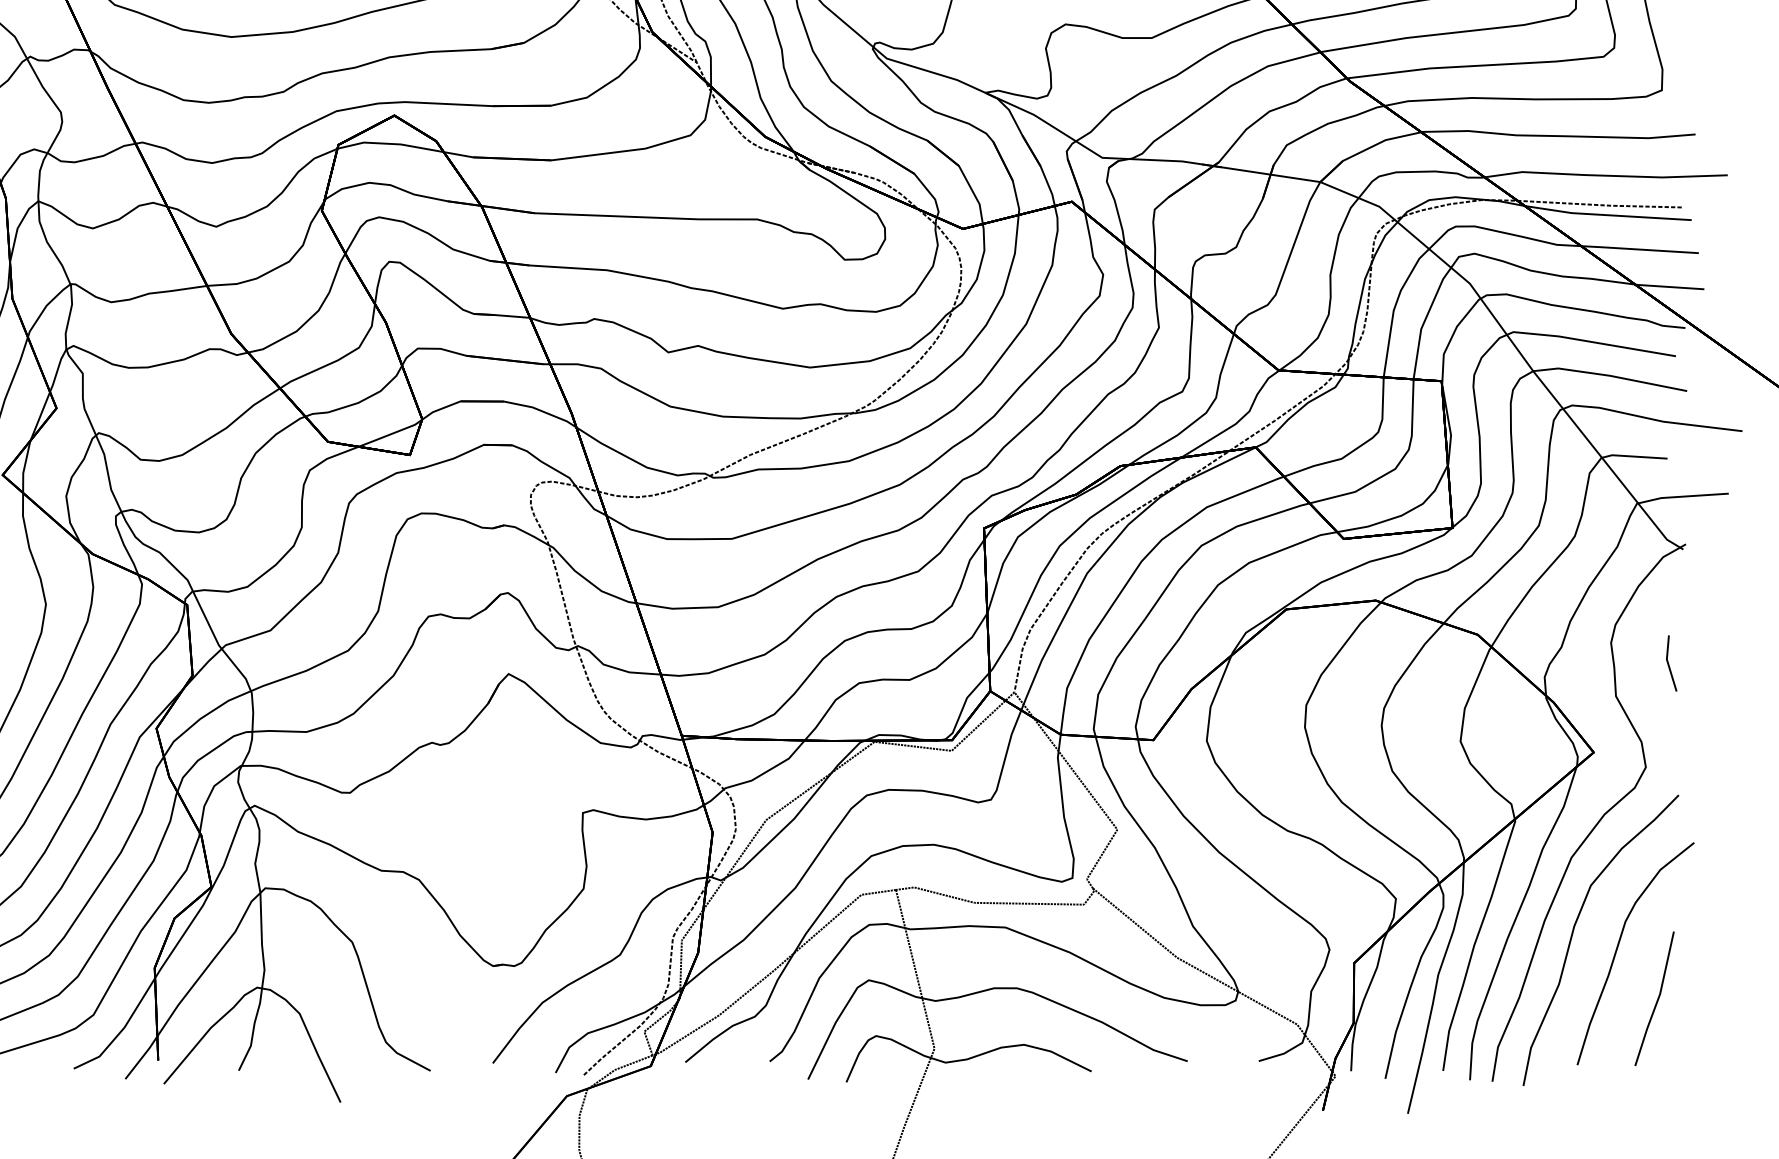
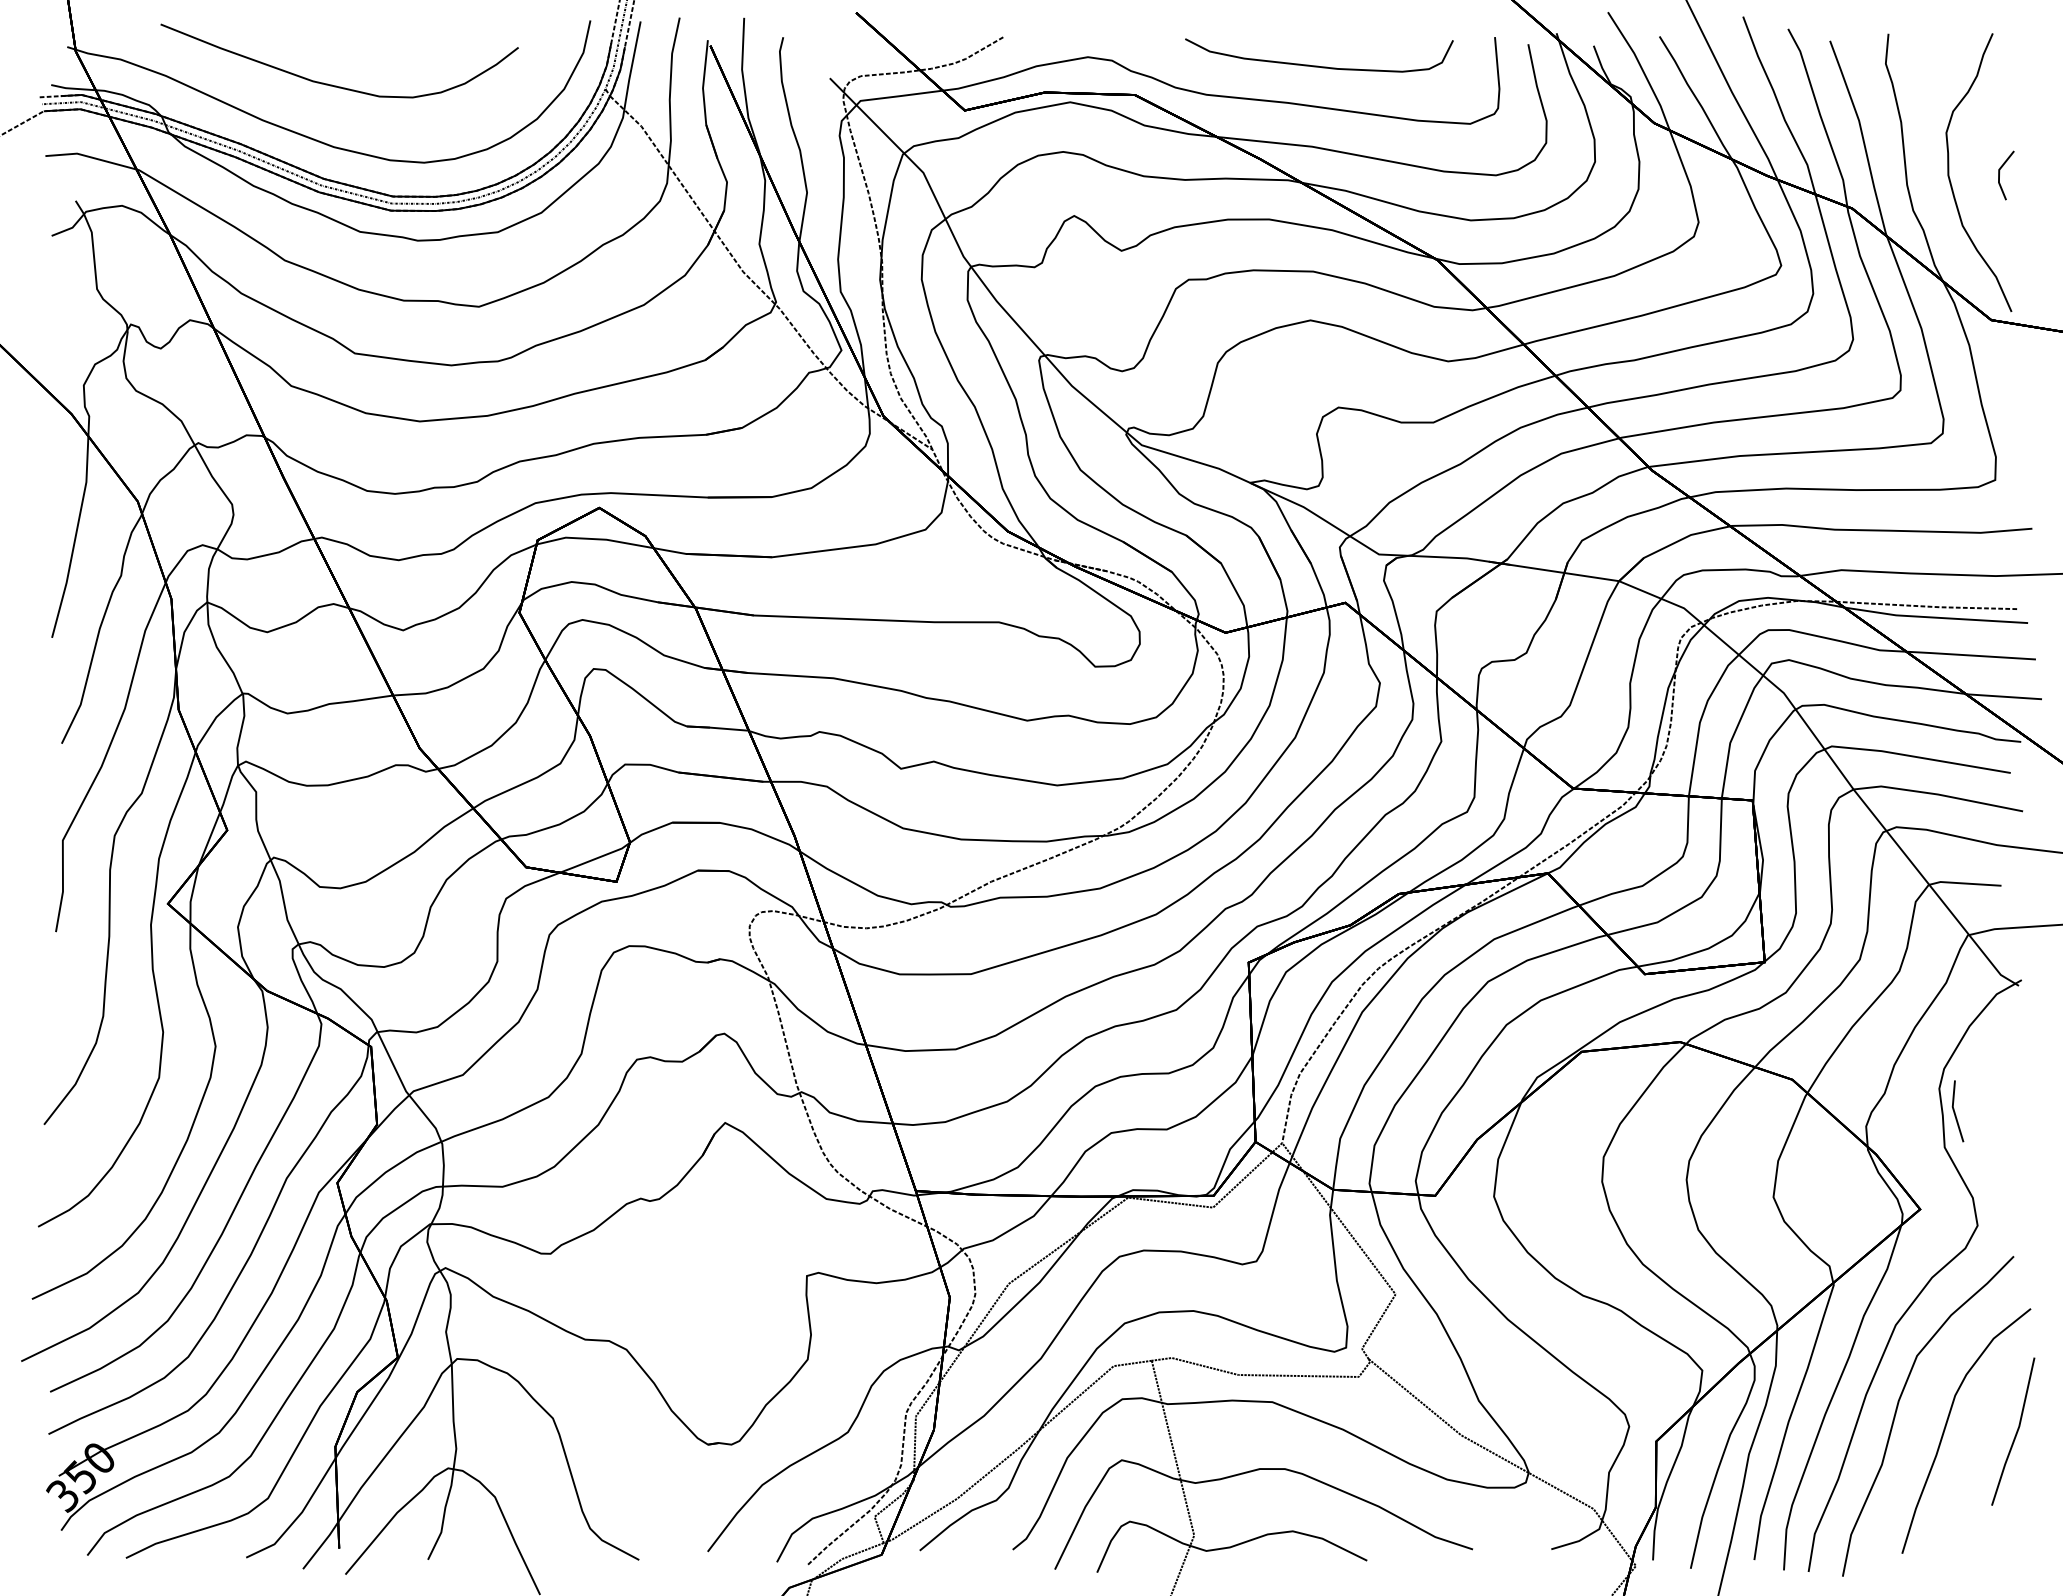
line: (1669, 663) -> (1955, 1111), moved
line: (1656, 1000) -> (2015, 1433), moved

